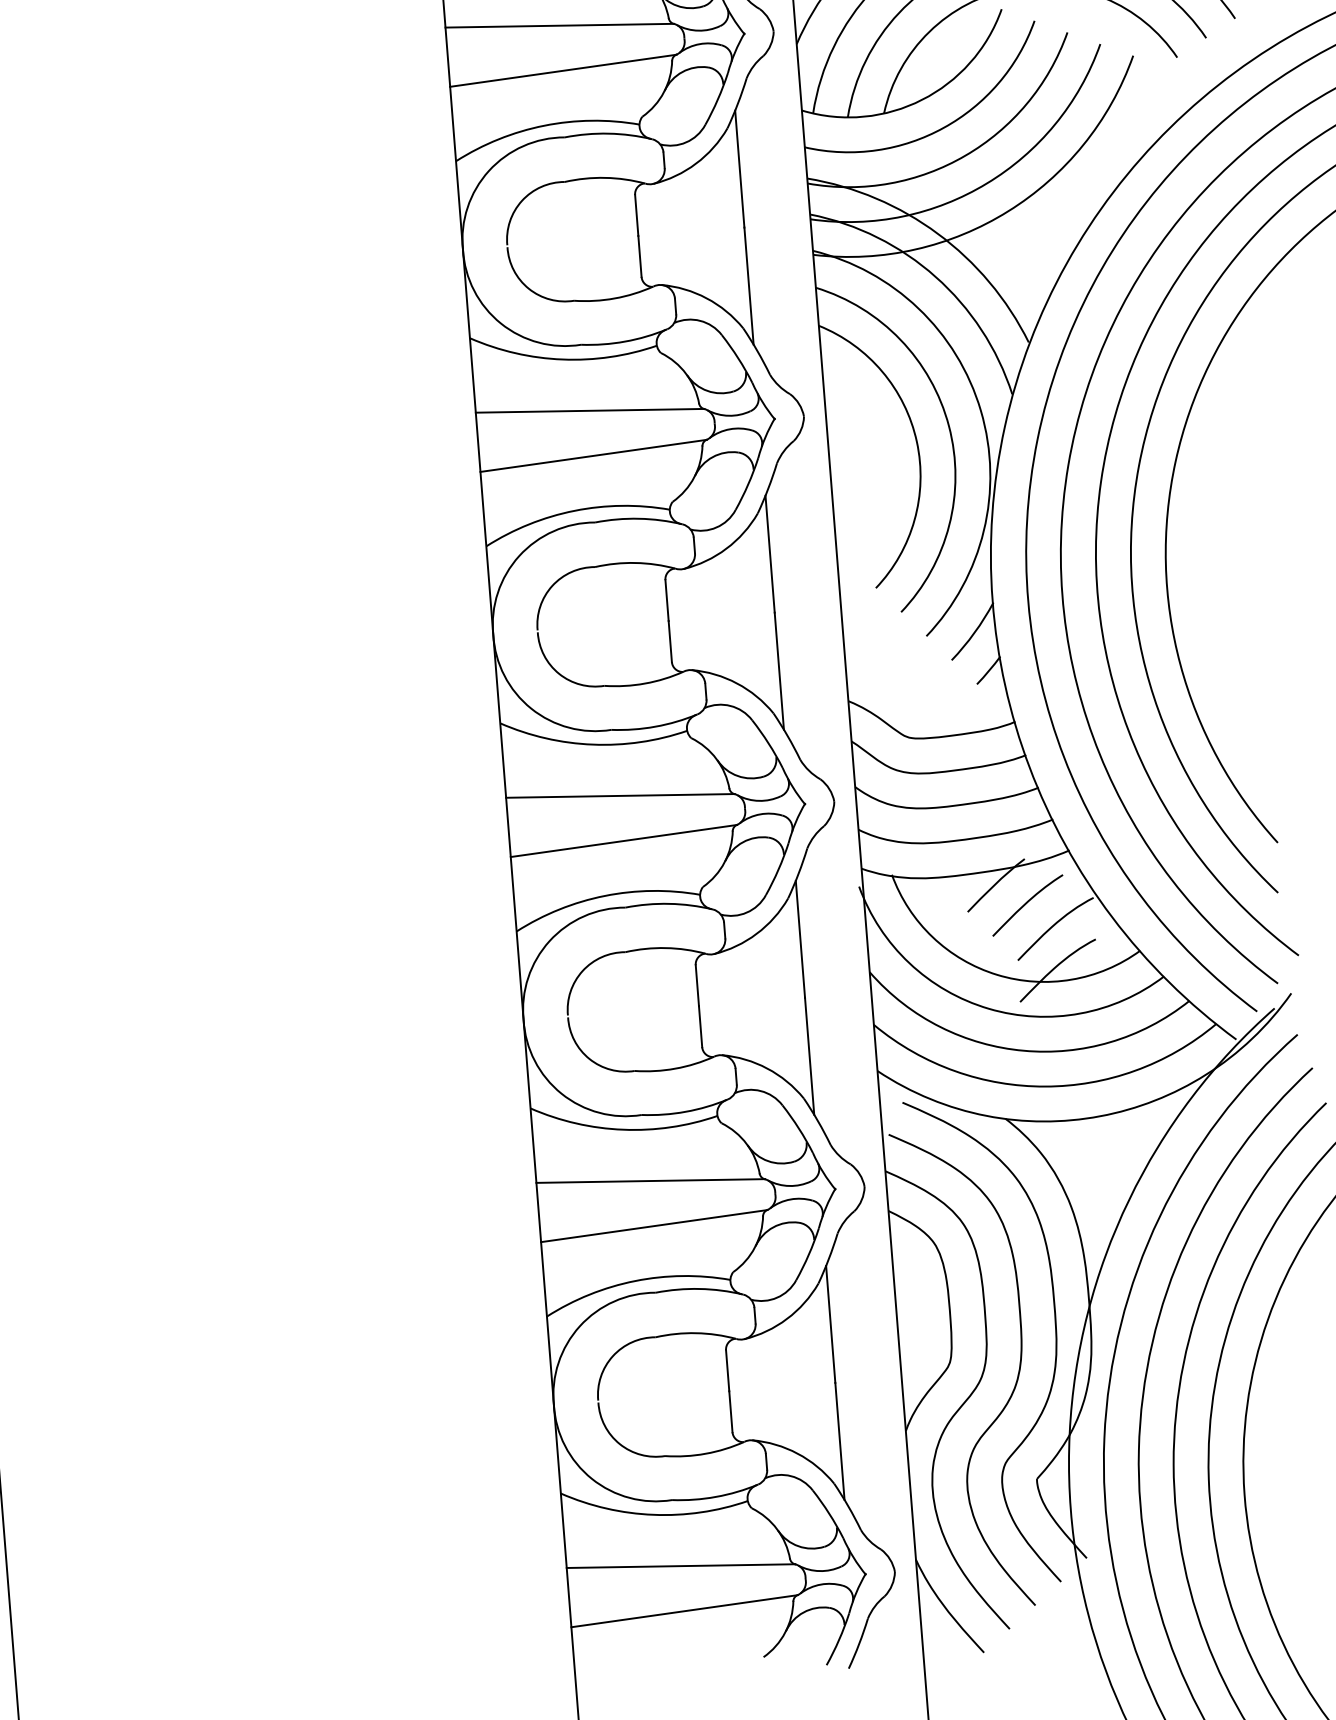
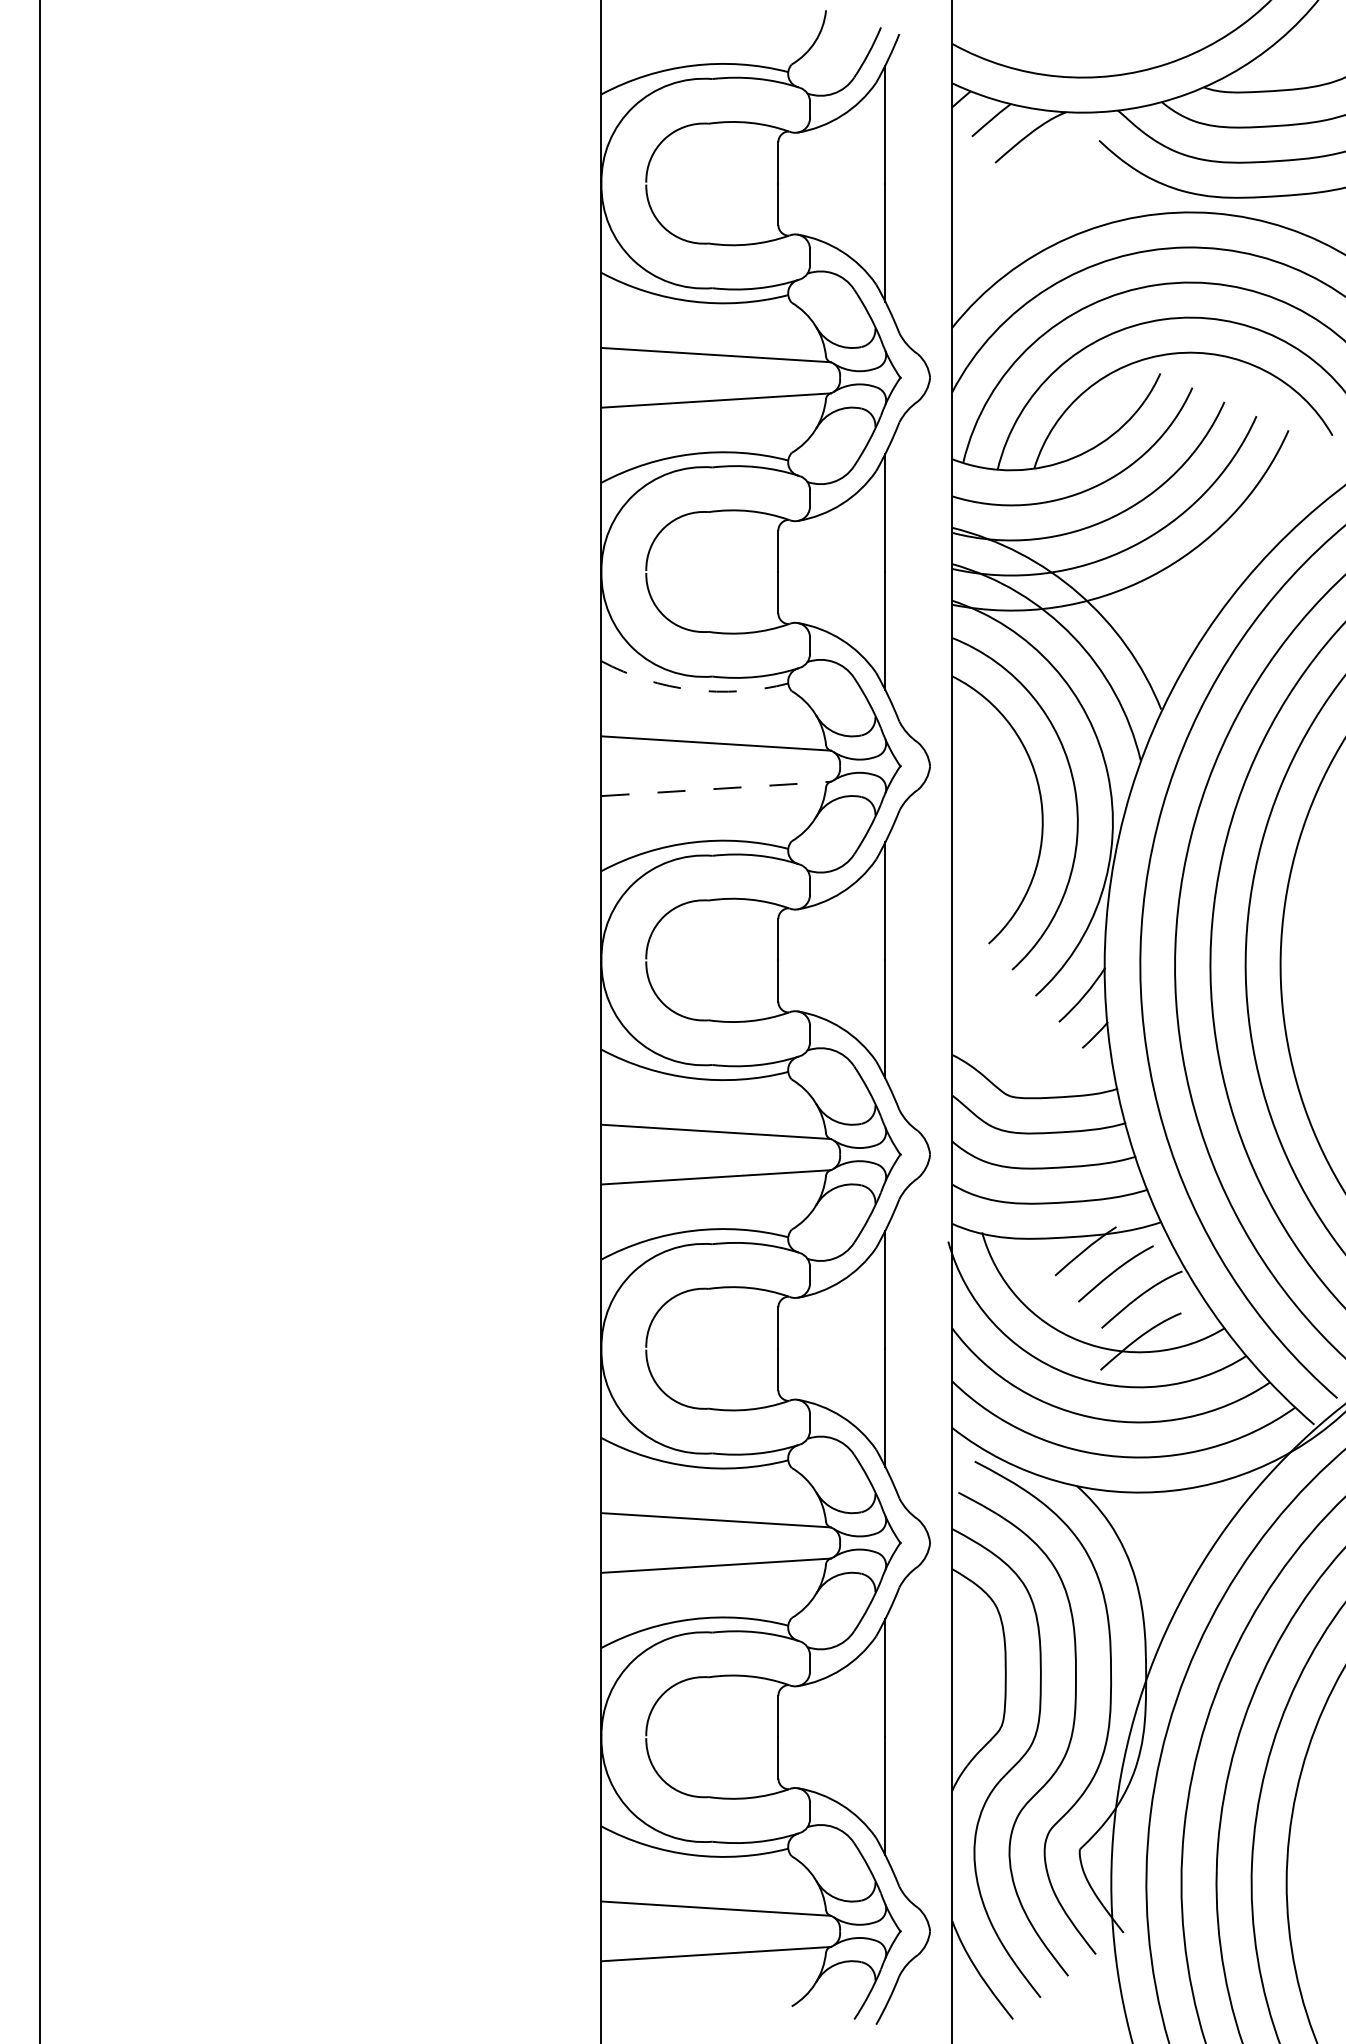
arc: (562, 359) -> (692, 689), solid -> dashed
line: (593, 455) -> (716, 788), solid -> dashed

